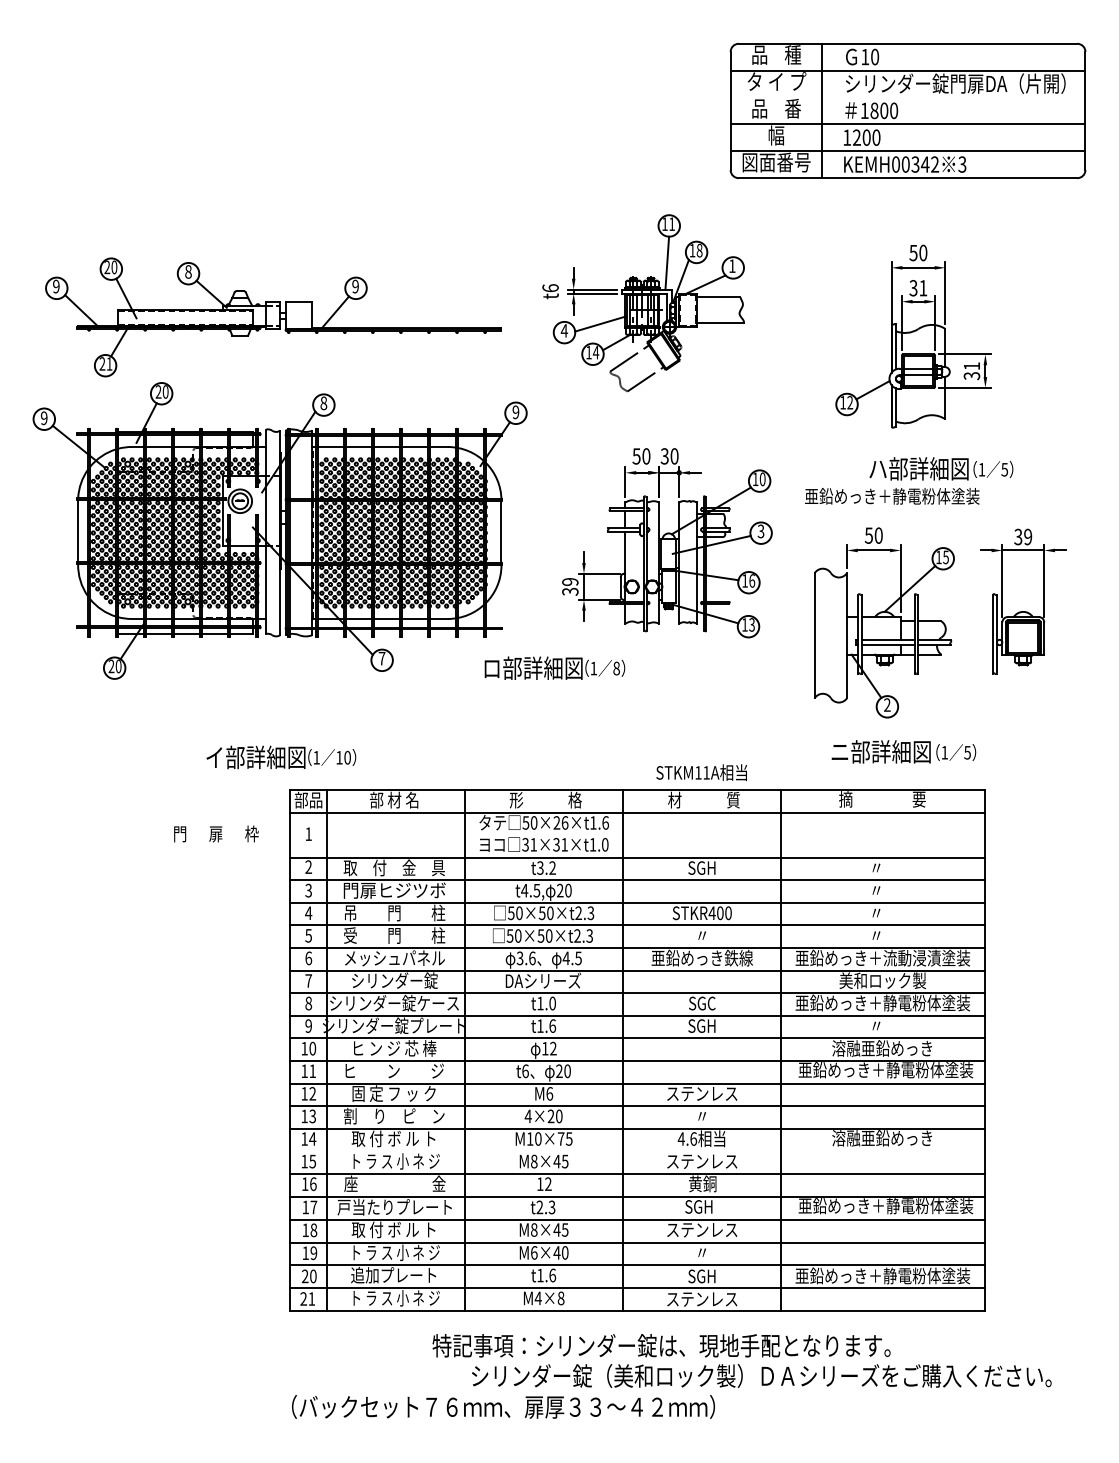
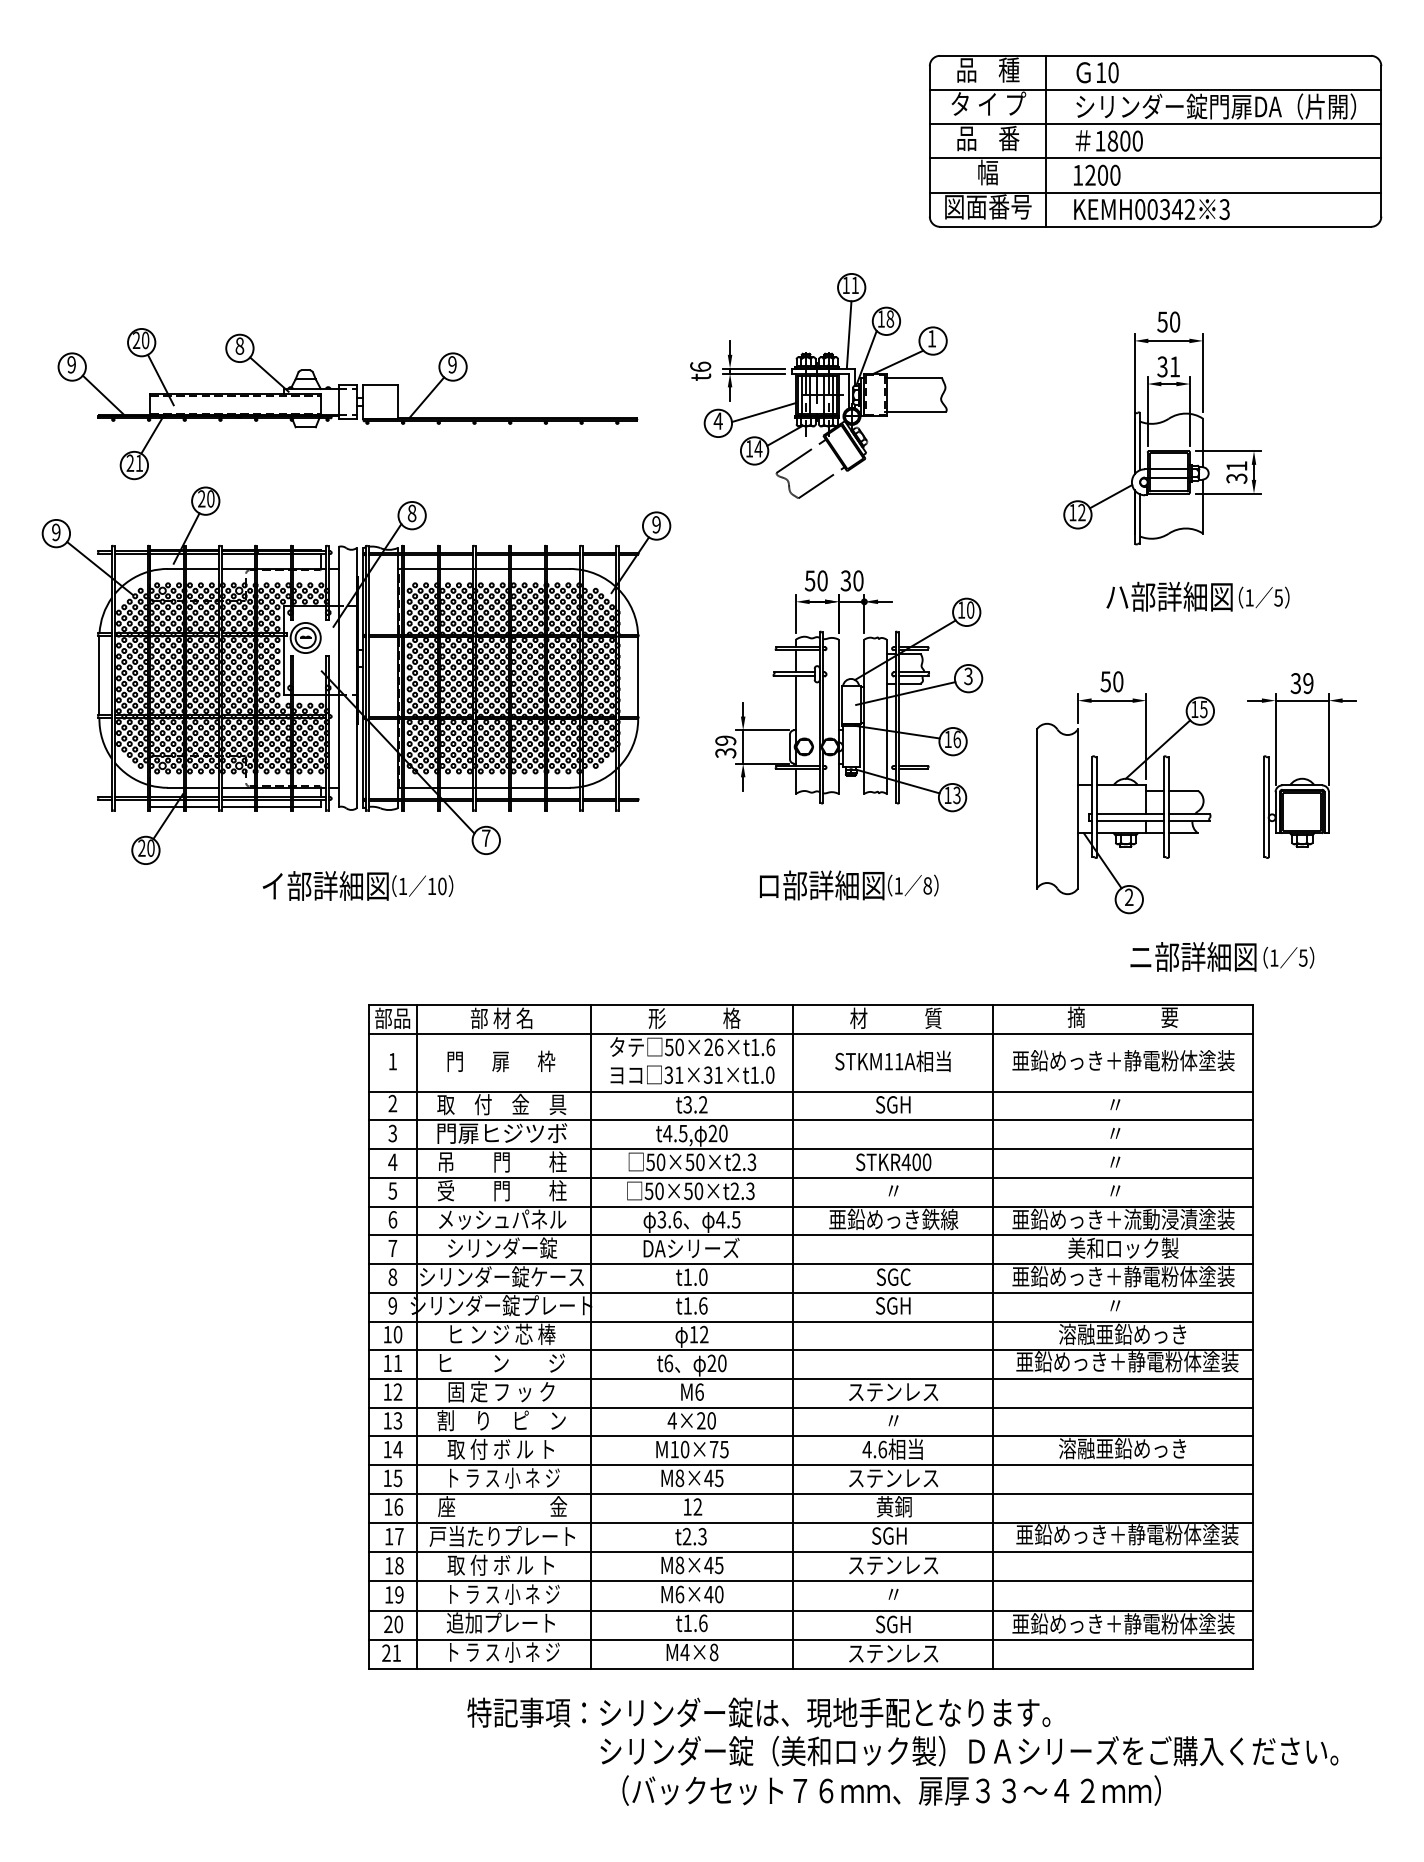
line: (908, 97) -> (1155, 124), added
text: (892, 496) -> (1123, 1060), moved
text: (554, 668) -> (848, 885), moved
text: (904, 751) -> (1222, 956), moved
text: (280, 757) -> (357, 885), moved
text: (701, 771) -> (892, 1060), moved
text: (216, 834) -> (501, 1061), moved
line: (636, 1151) -> (810, 1465), added
text: (661, 1345) -> (758, 1712), moved
text: (503, 1406) -> (891, 1790), moved

